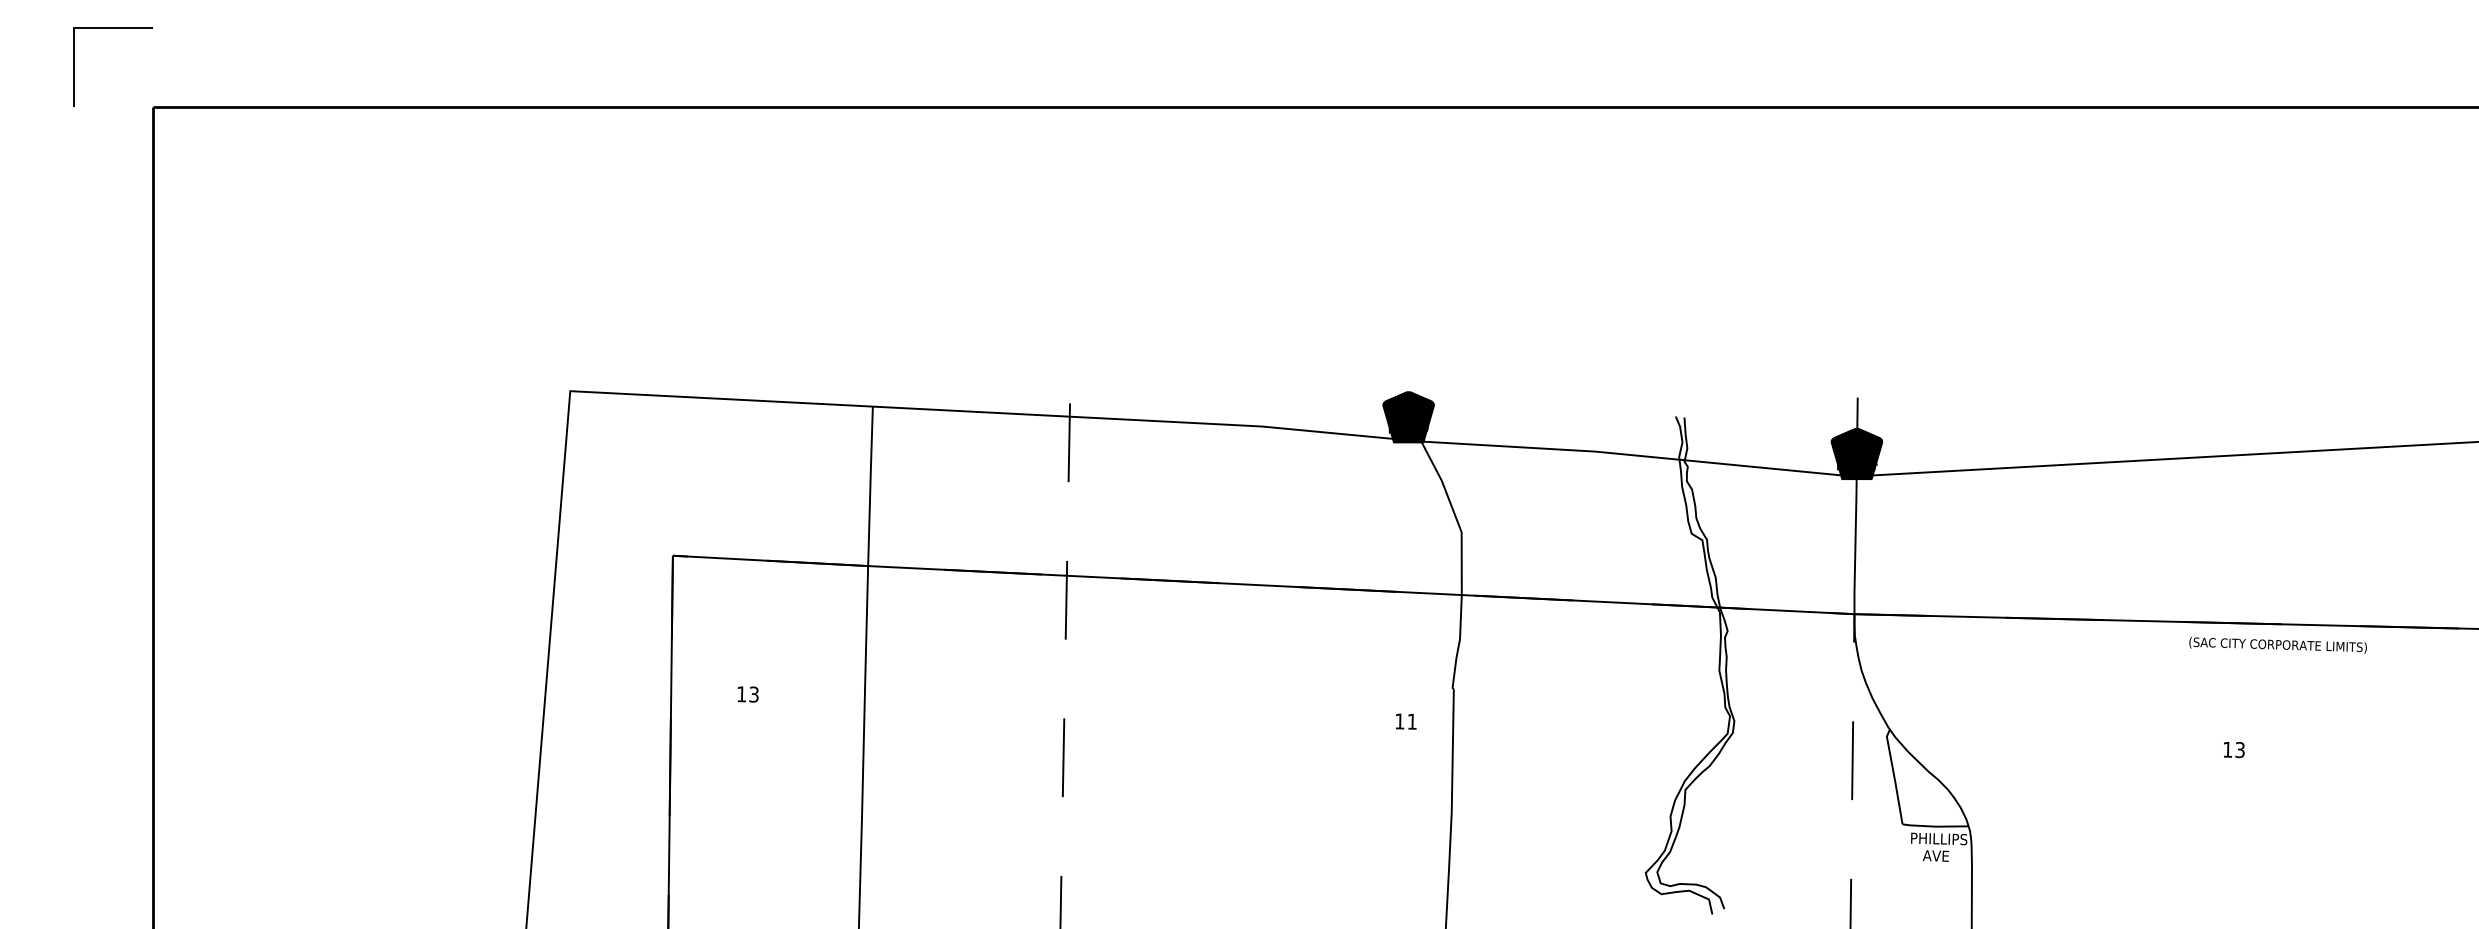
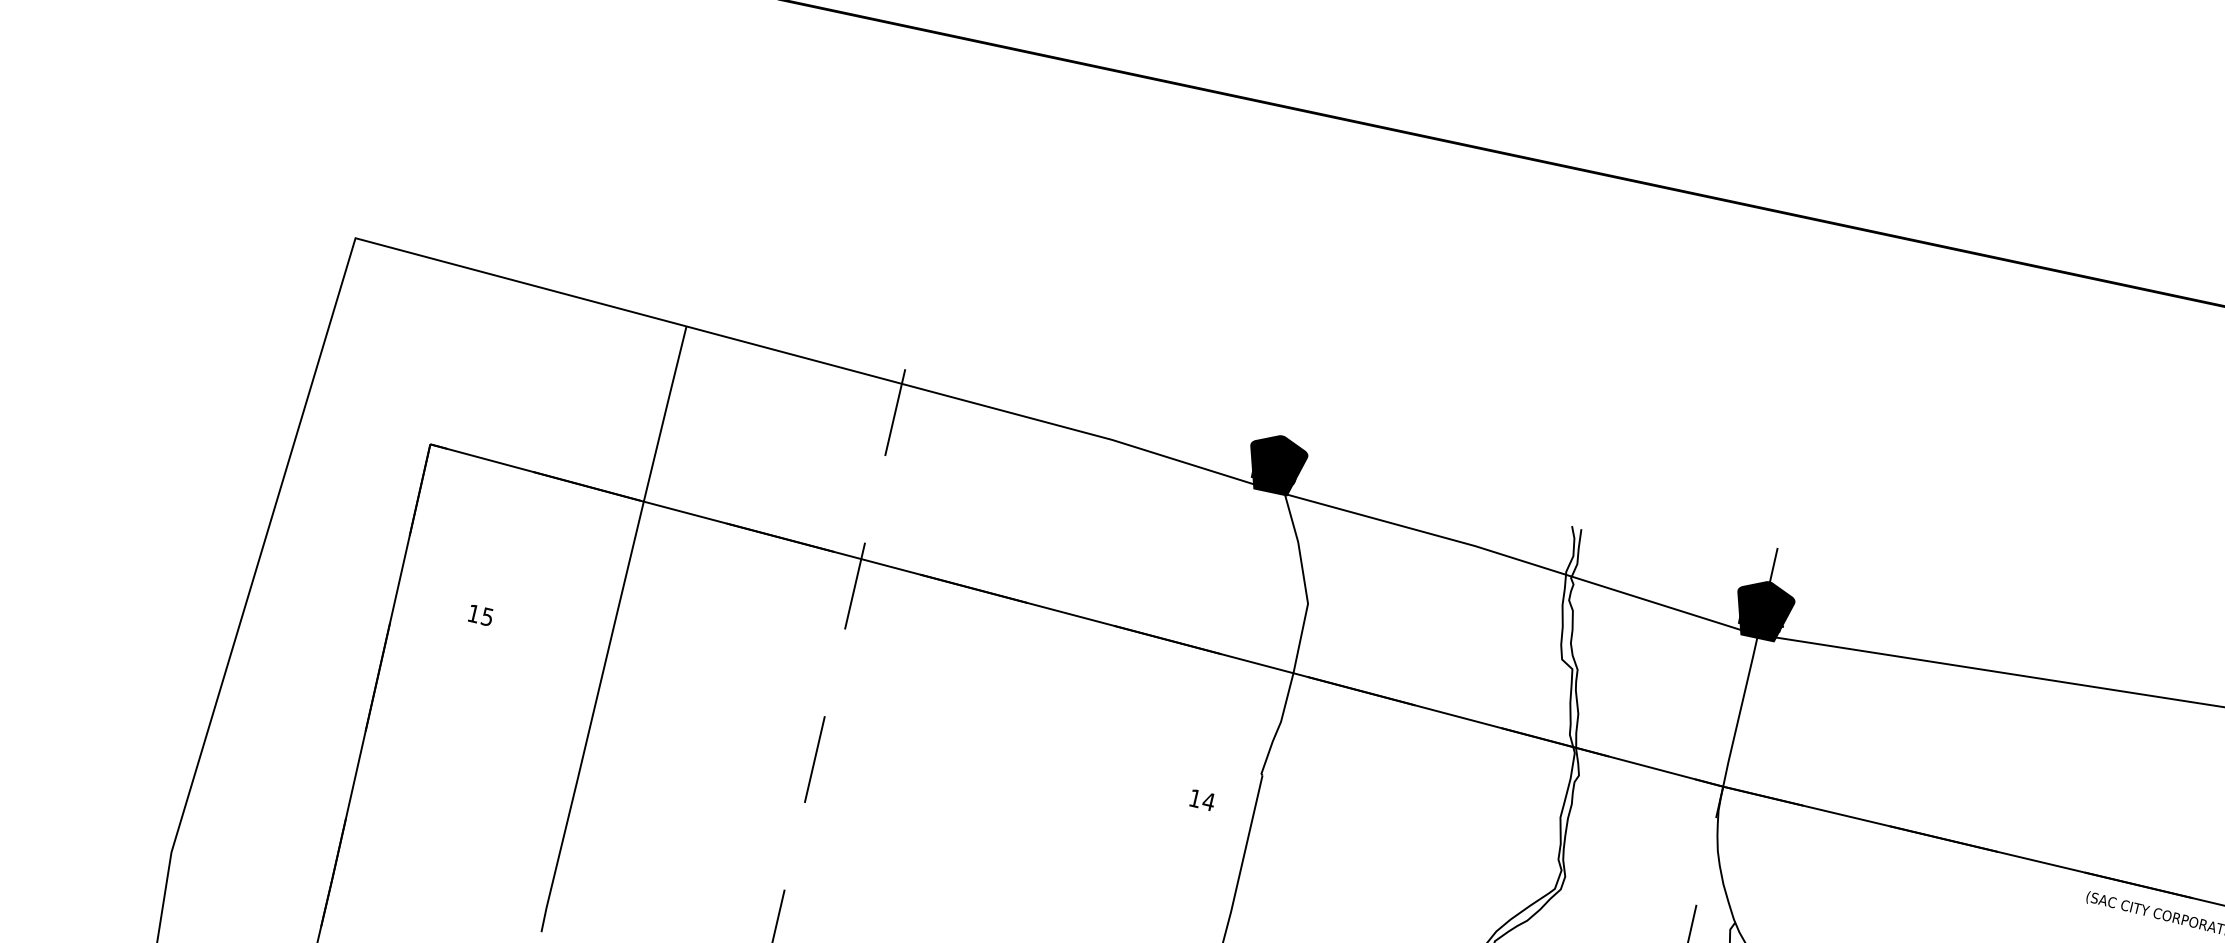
text: (754, 693) -> (488, 615), 13 -> 15
text: (1412, 721) -> (1209, 801), 11 -> 14

